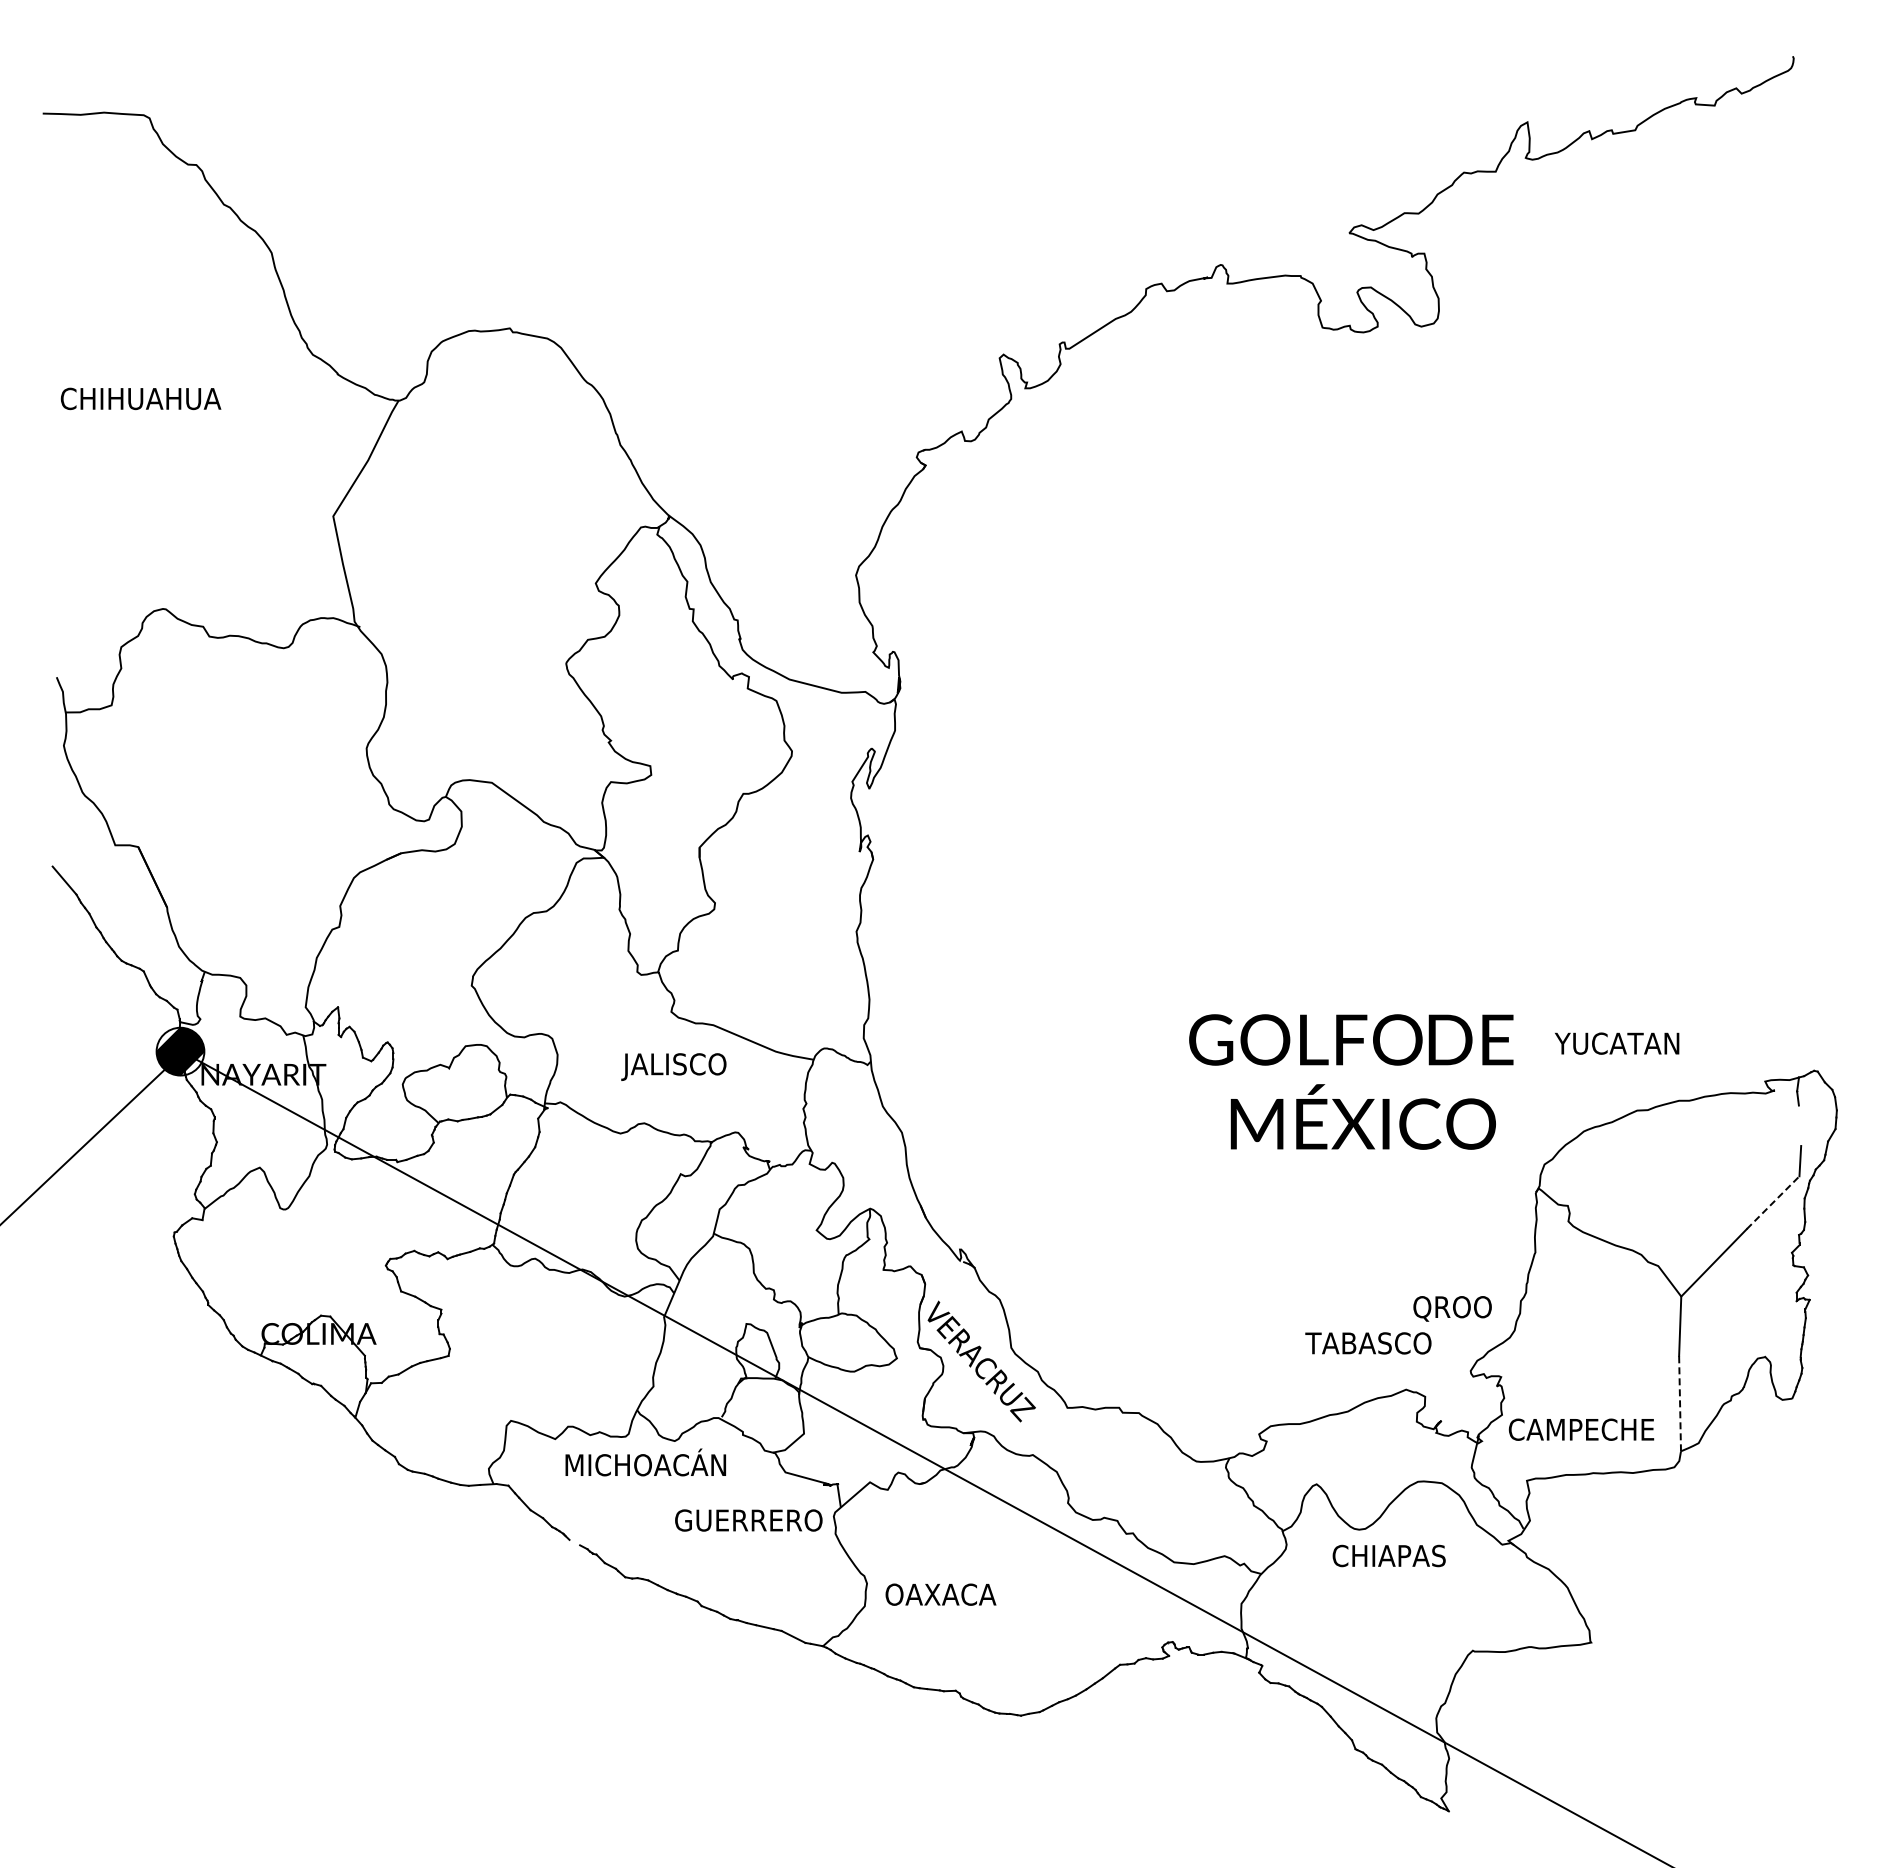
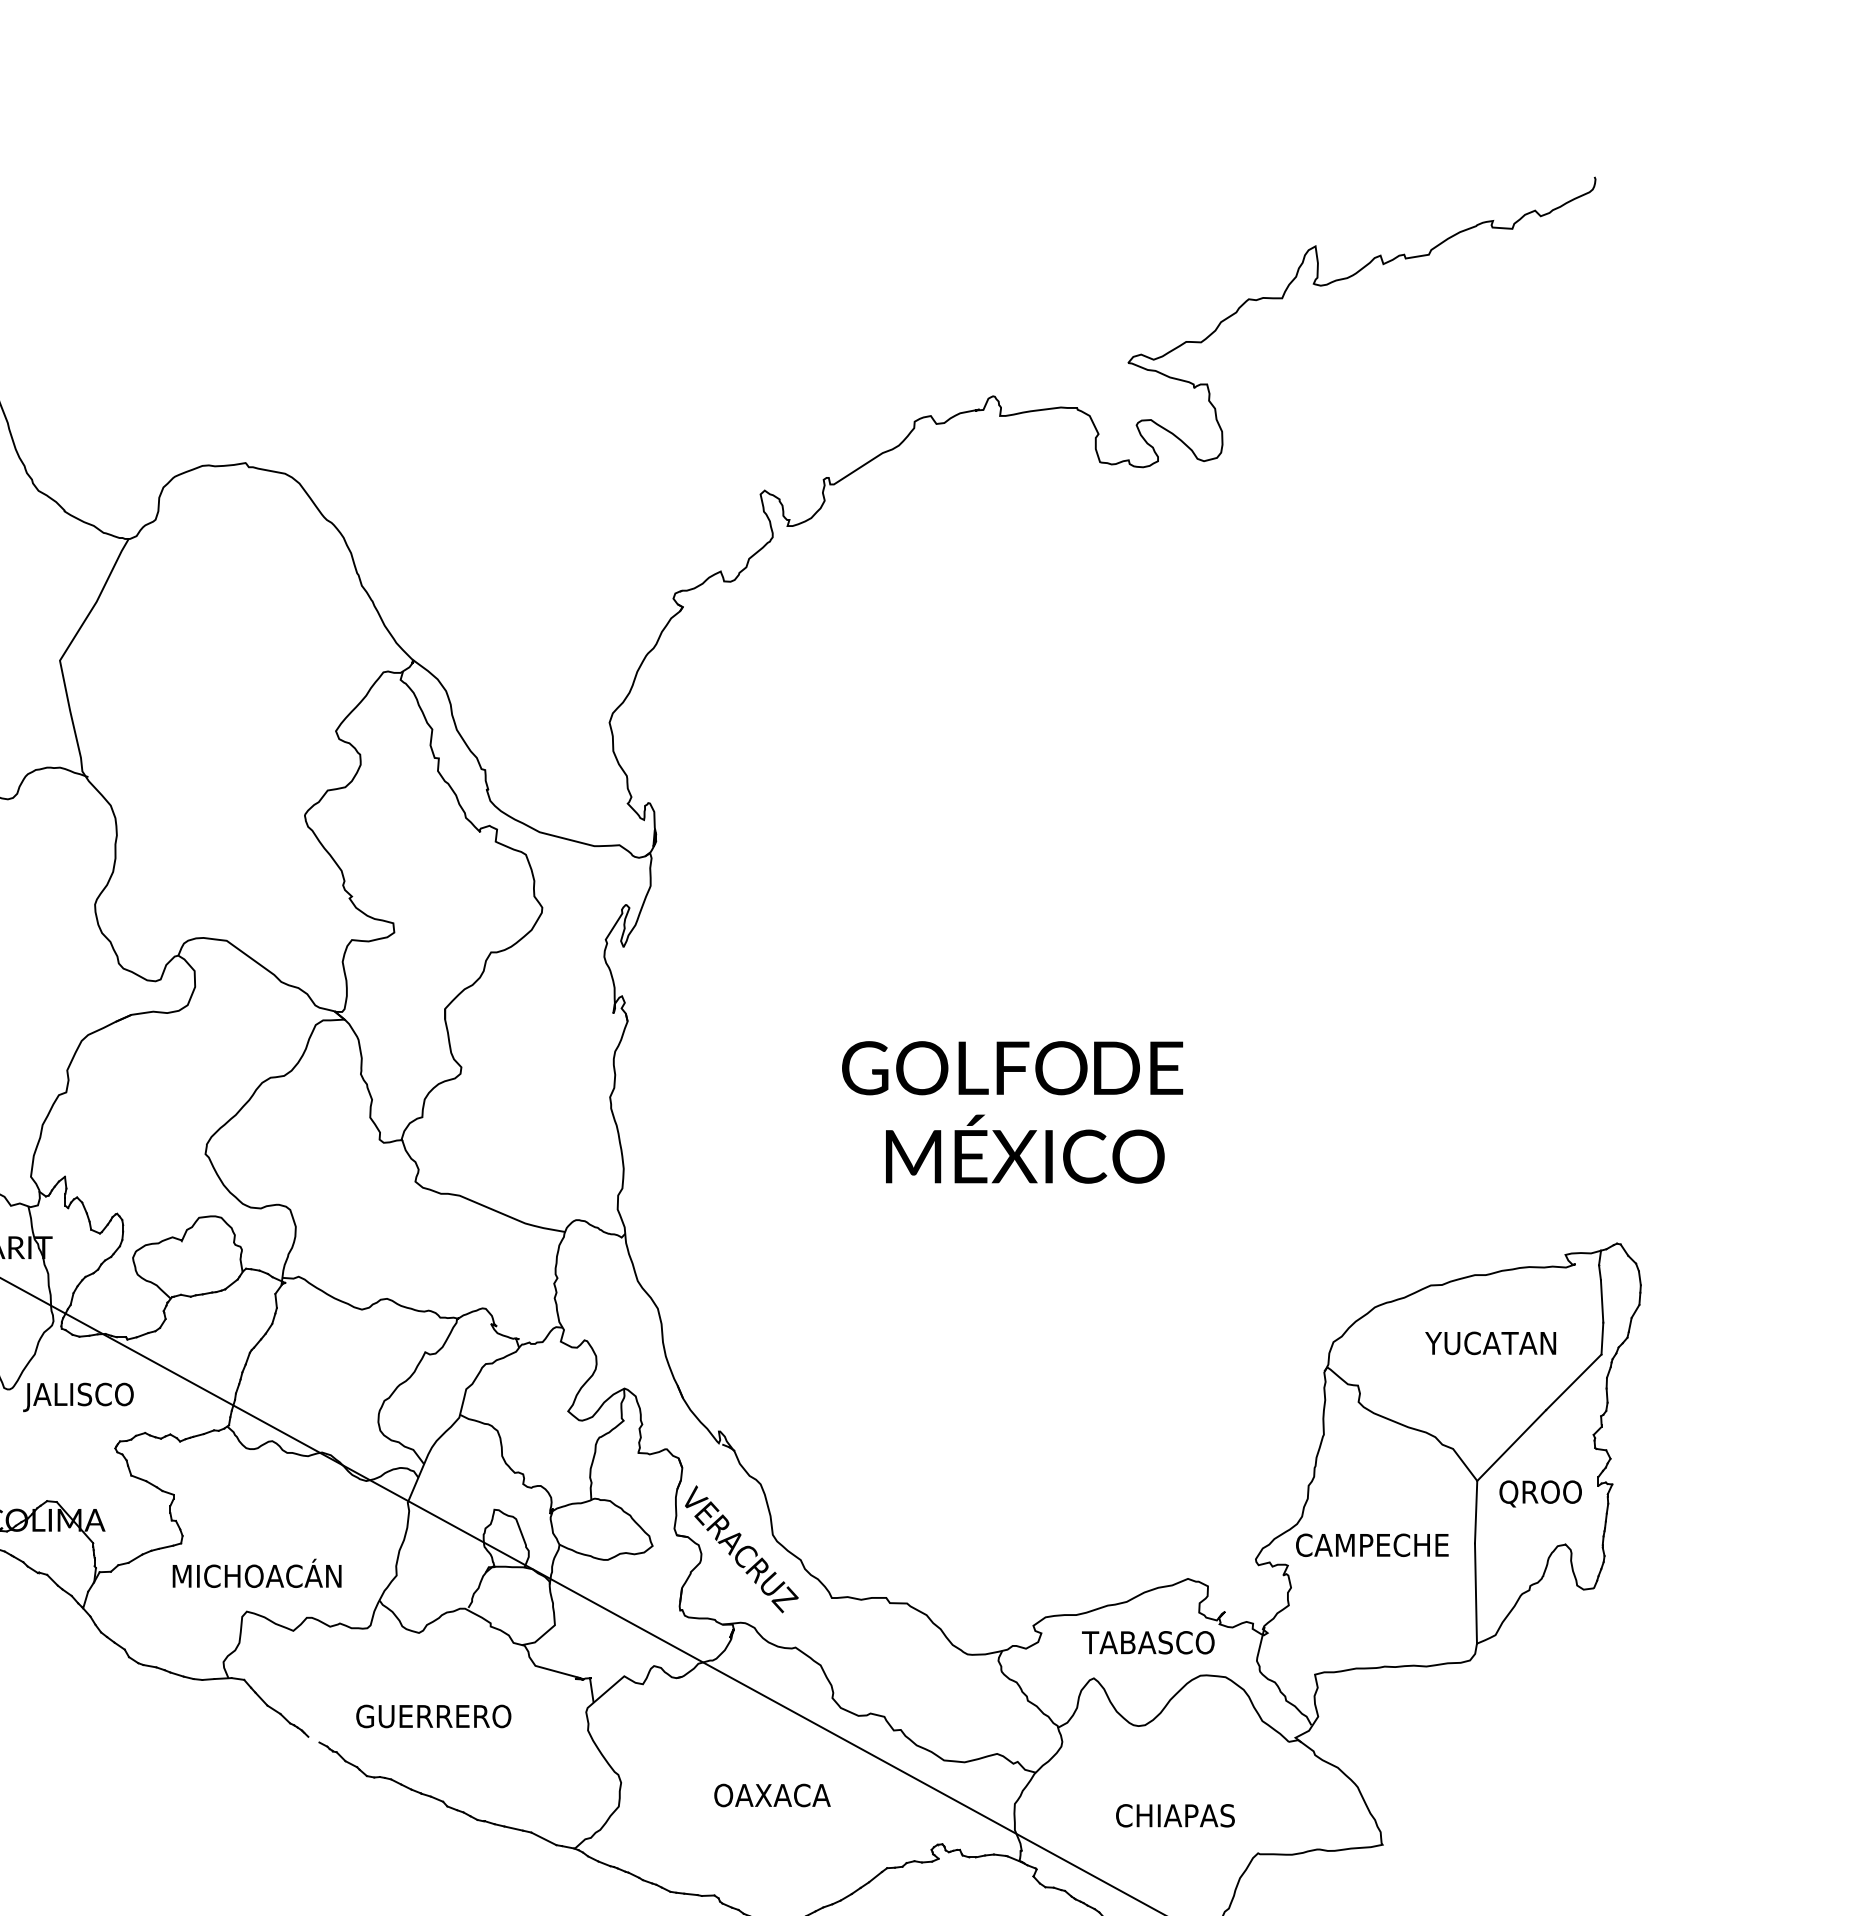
text: (1617, 1043) -> (1491, 1343), moved
text: (673, 1066) -> (78, 1396), moved
text: (1351, 1081) -> (1012, 1111), moved
line: (1799, 1125) -> (1601, 1301), added
line: (1773, 1202) -> (1574, 1382), dashed -> solid
text: (1452, 1308) -> (1540, 1493), moved
text: (1368, 1343) -> (1148, 1642), moved
line: (1680, 1403) -> (1476, 1593), dashed -> solid
text: (1581, 1429) -> (1372, 1545), moved
text: (645, 1462) -> (256, 1573), moved
text: (748, 1520) -> (433, 1716), moved
text: (1388, 1555) -> (1174, 1815), moved
text: (940, 1594) -> (772, 1795), moved

